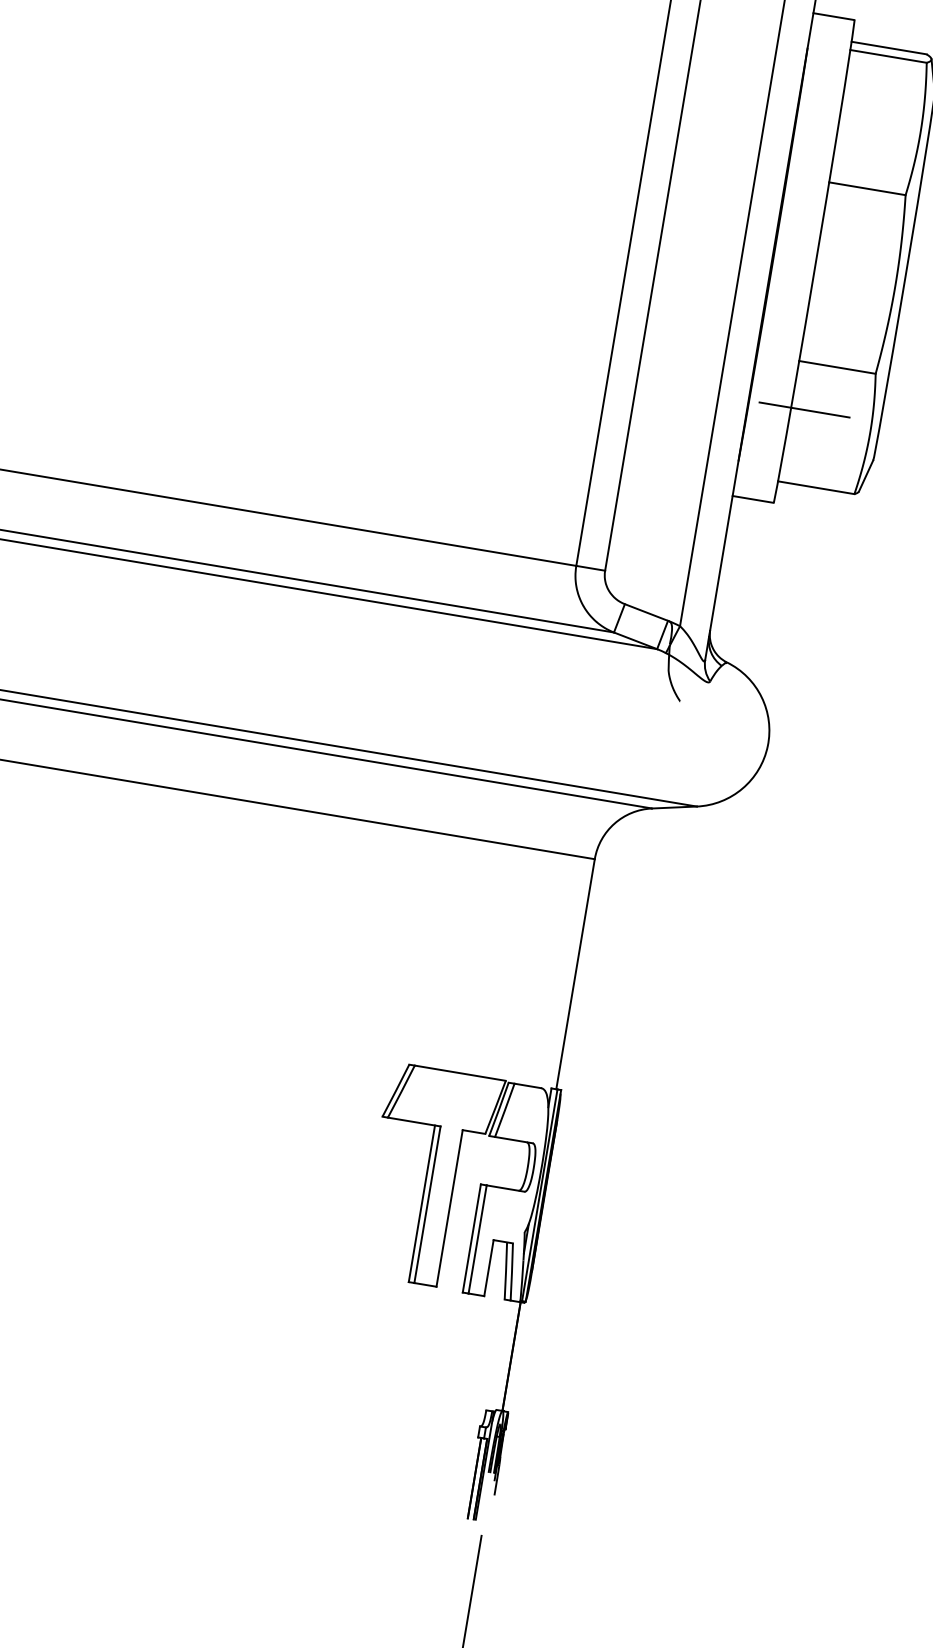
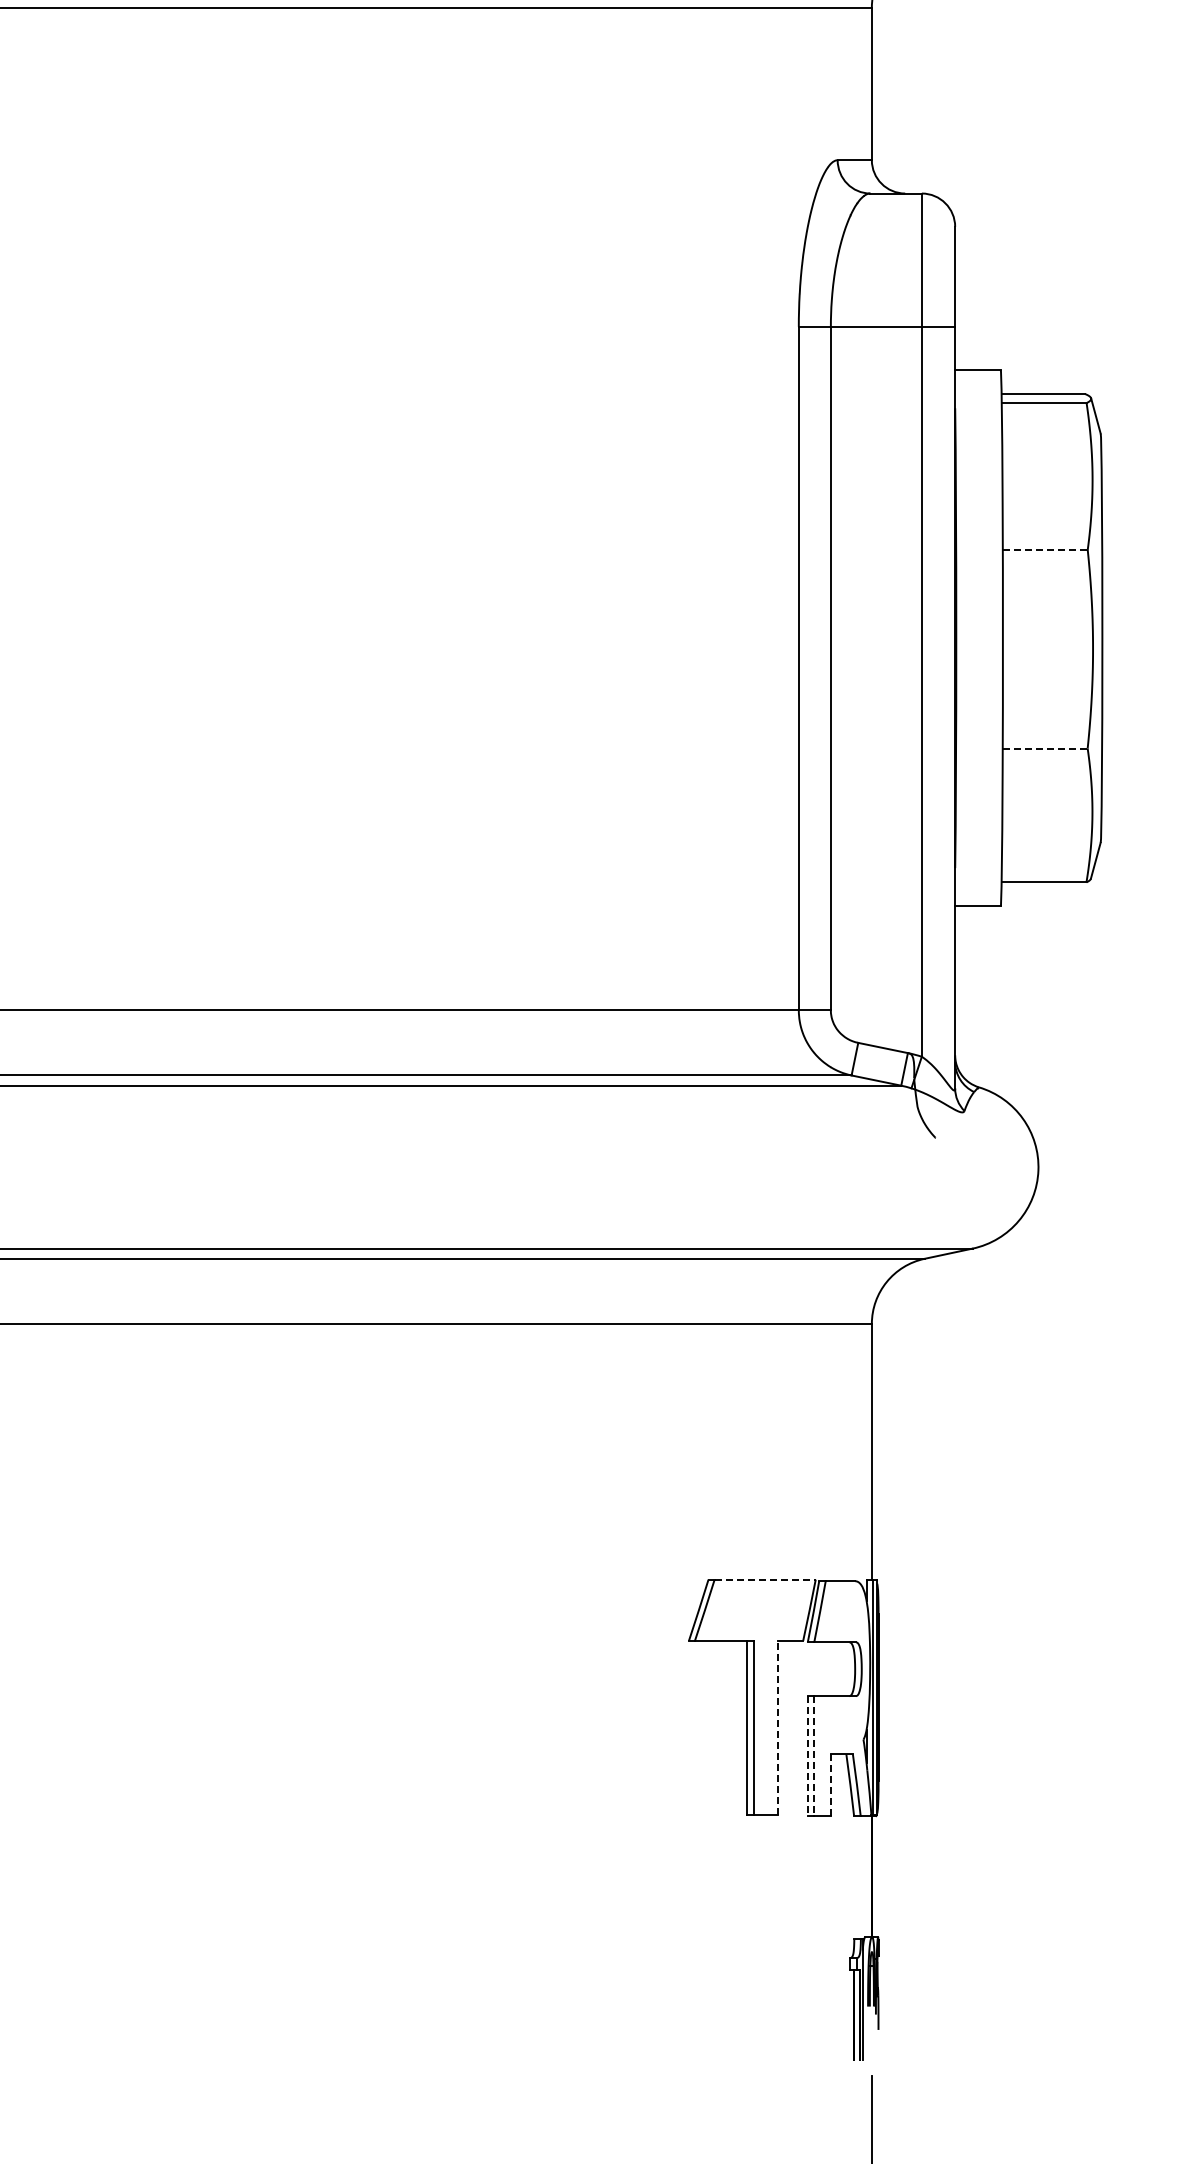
line: (867, 188) -> (1045, 549), solid -> dashed
line: (837, 367) -> (1045, 748), solid -> dashed
line: (804, 410) -> (1017, 800), removed
line: (460, 1073) -> (765, 1579), solid -> dashed
line: (450, 1208) -> (778, 1727), solid -> dashed
line: (471, 1238) -> (807, 1756), solid -> dashed
line: (478, 1239) -> (814, 1756), solid -> dashed
line: (489, 1267) -> (831, 1784), solid -> dashed

